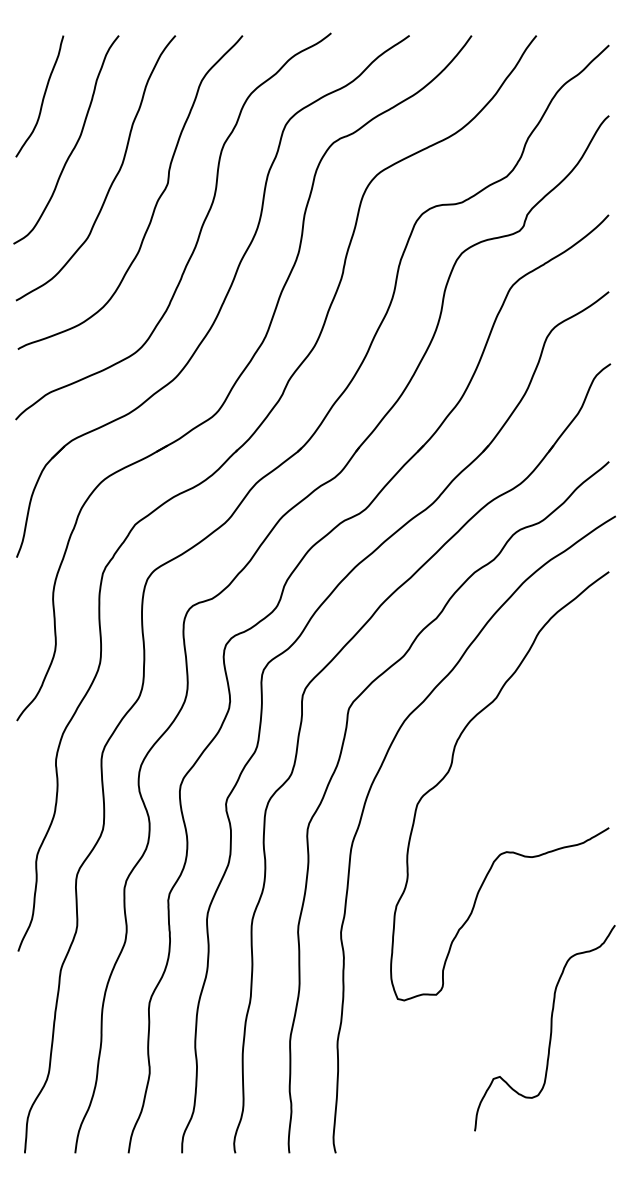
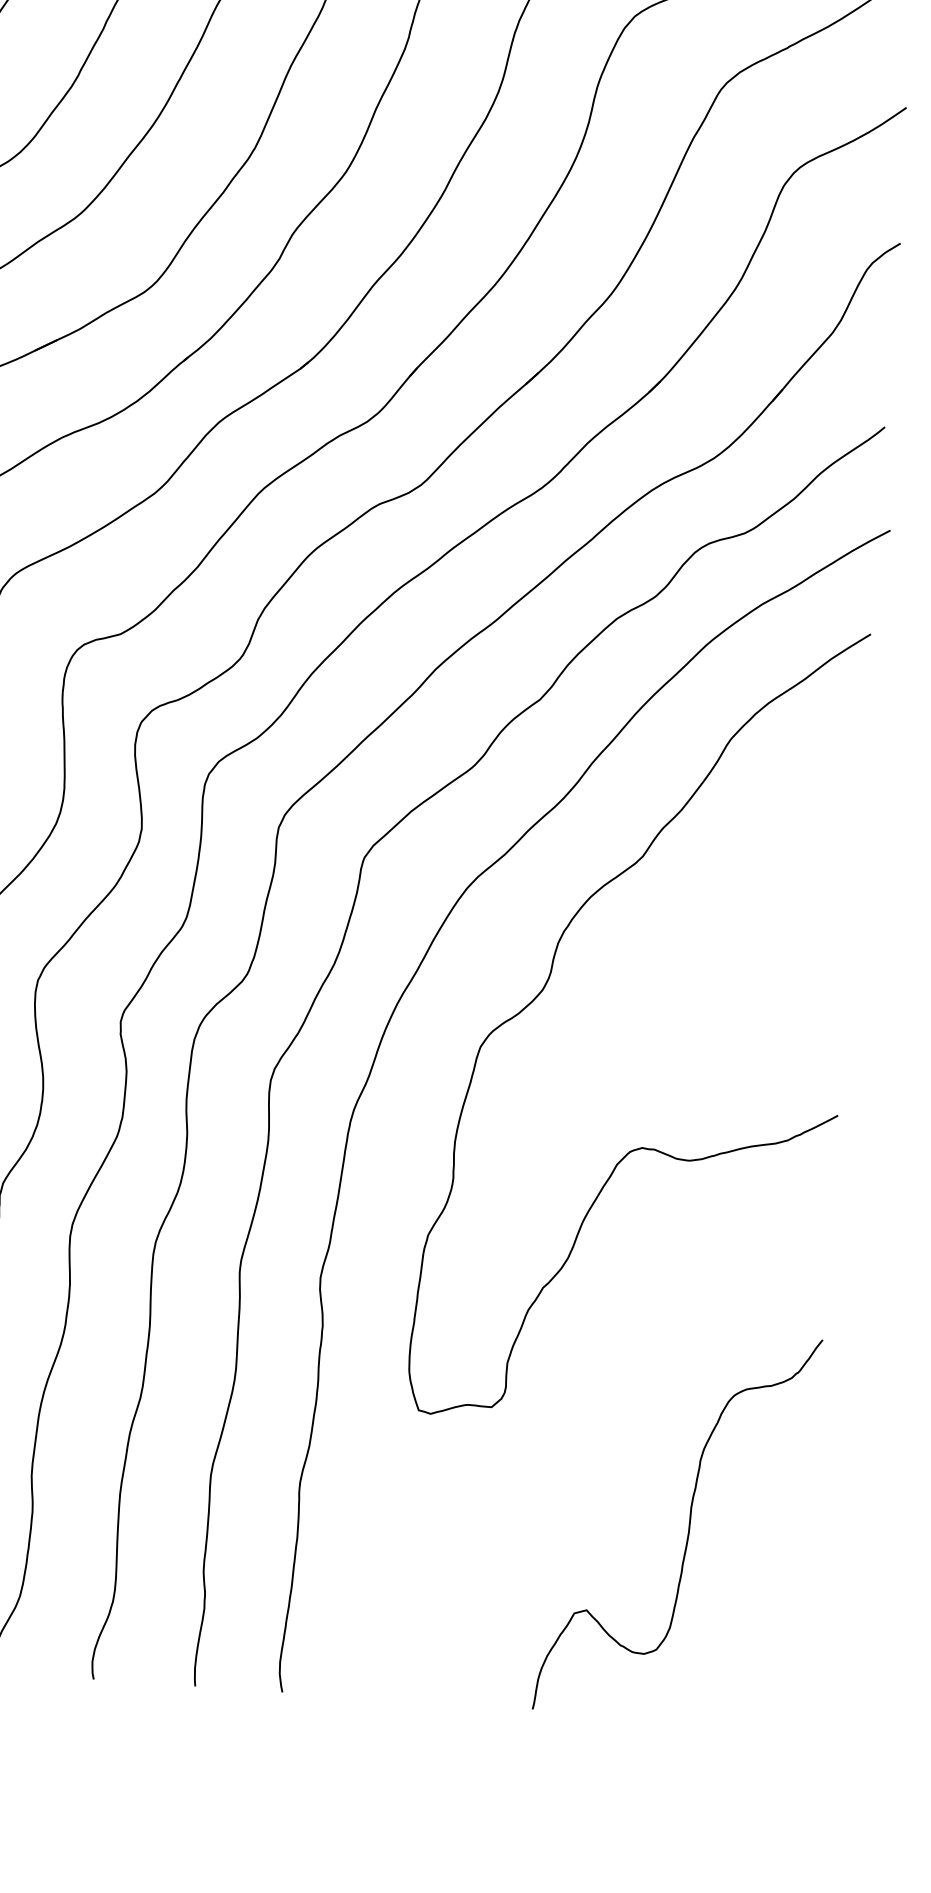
curve: (550, 1028) -> (687, 1525), moved

